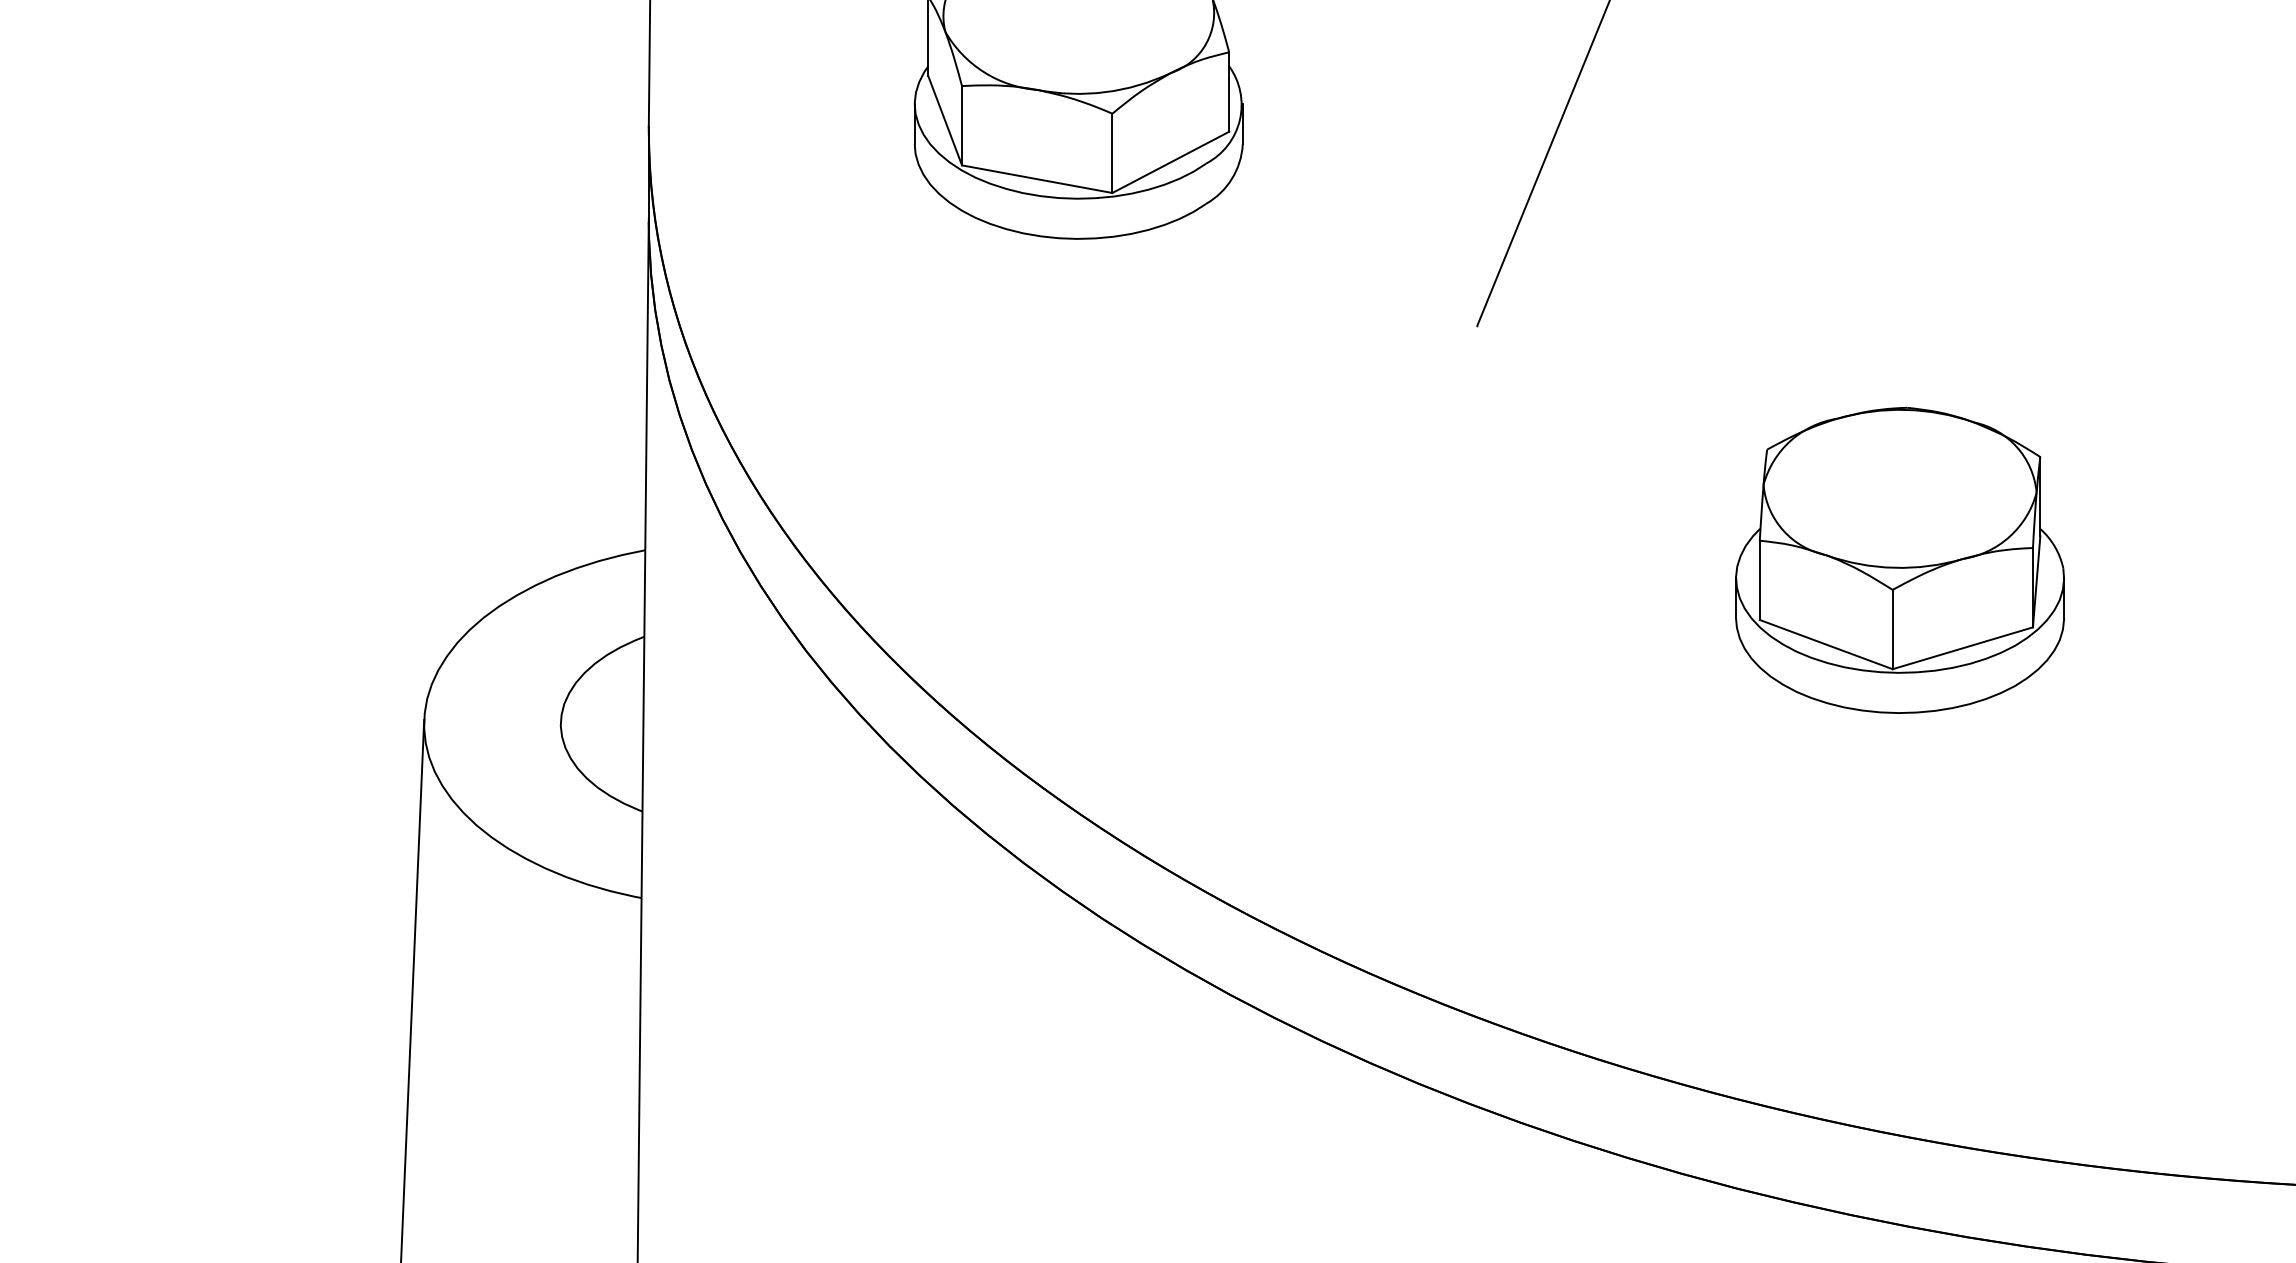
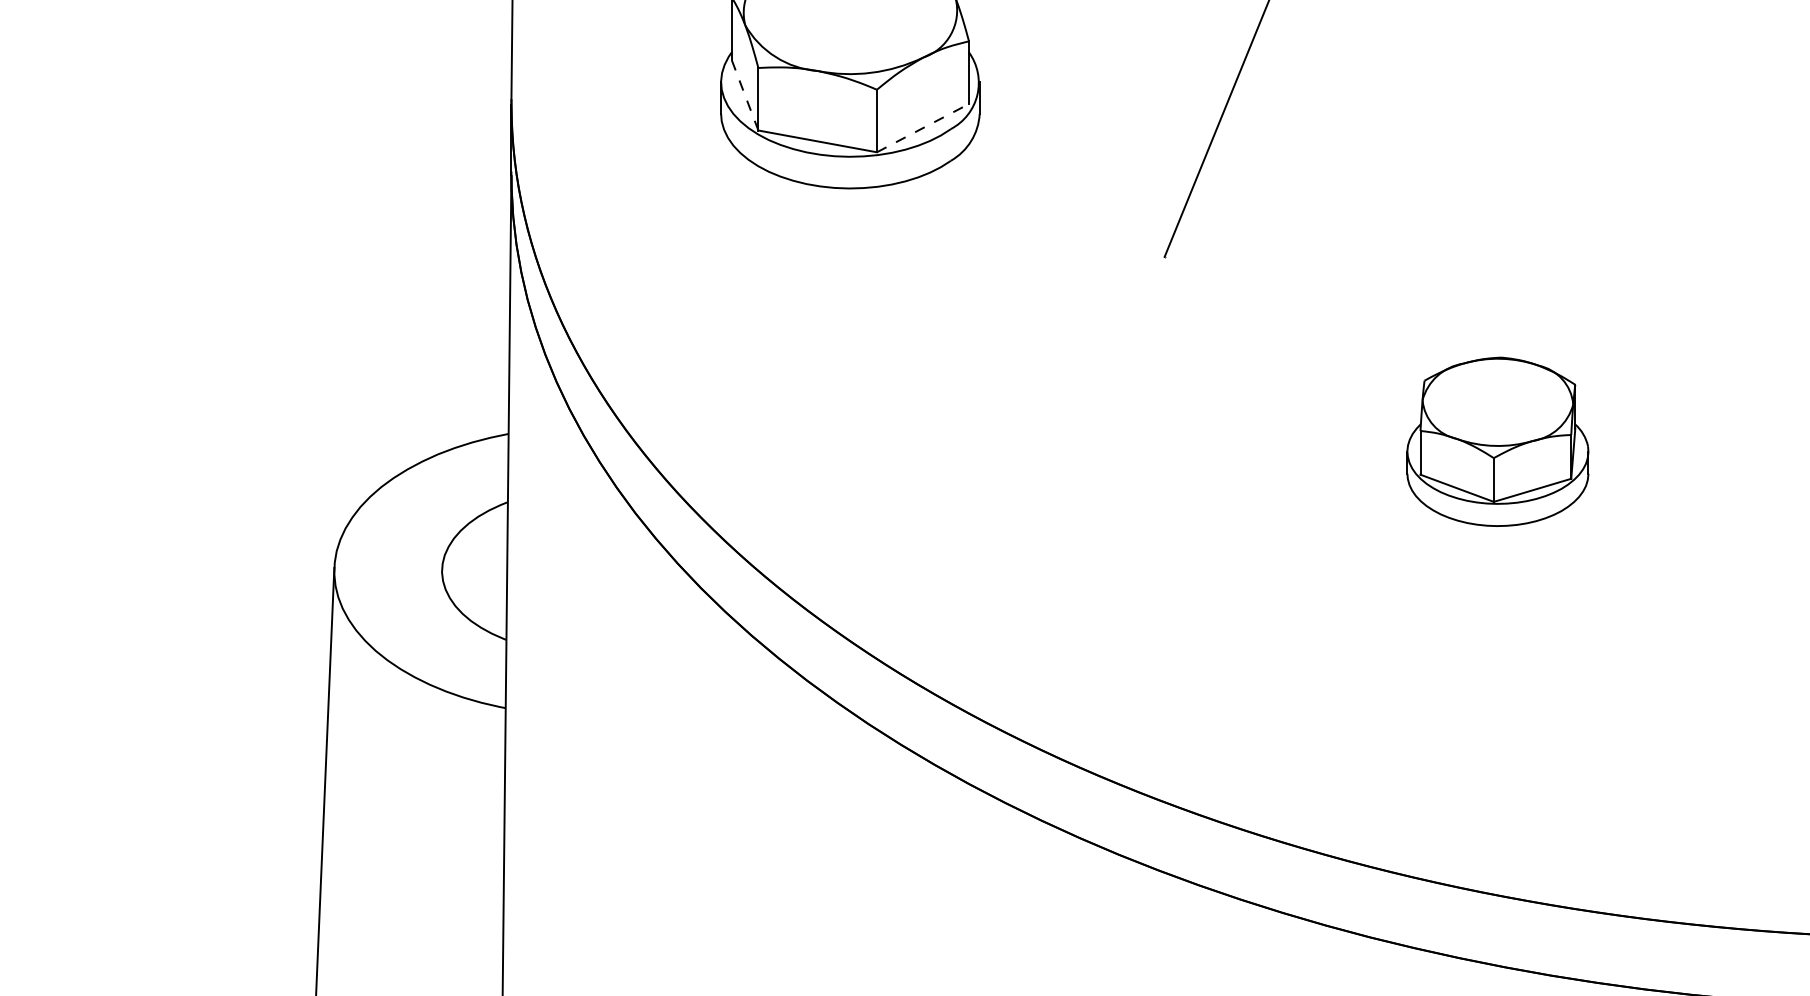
line: (945, 120) -> (745, 95), solid -> dashed
line: (1170, 162) -> (922, 128), solid -> dashed
part: (1899, 559) -> (1497, 441), size x0.7

